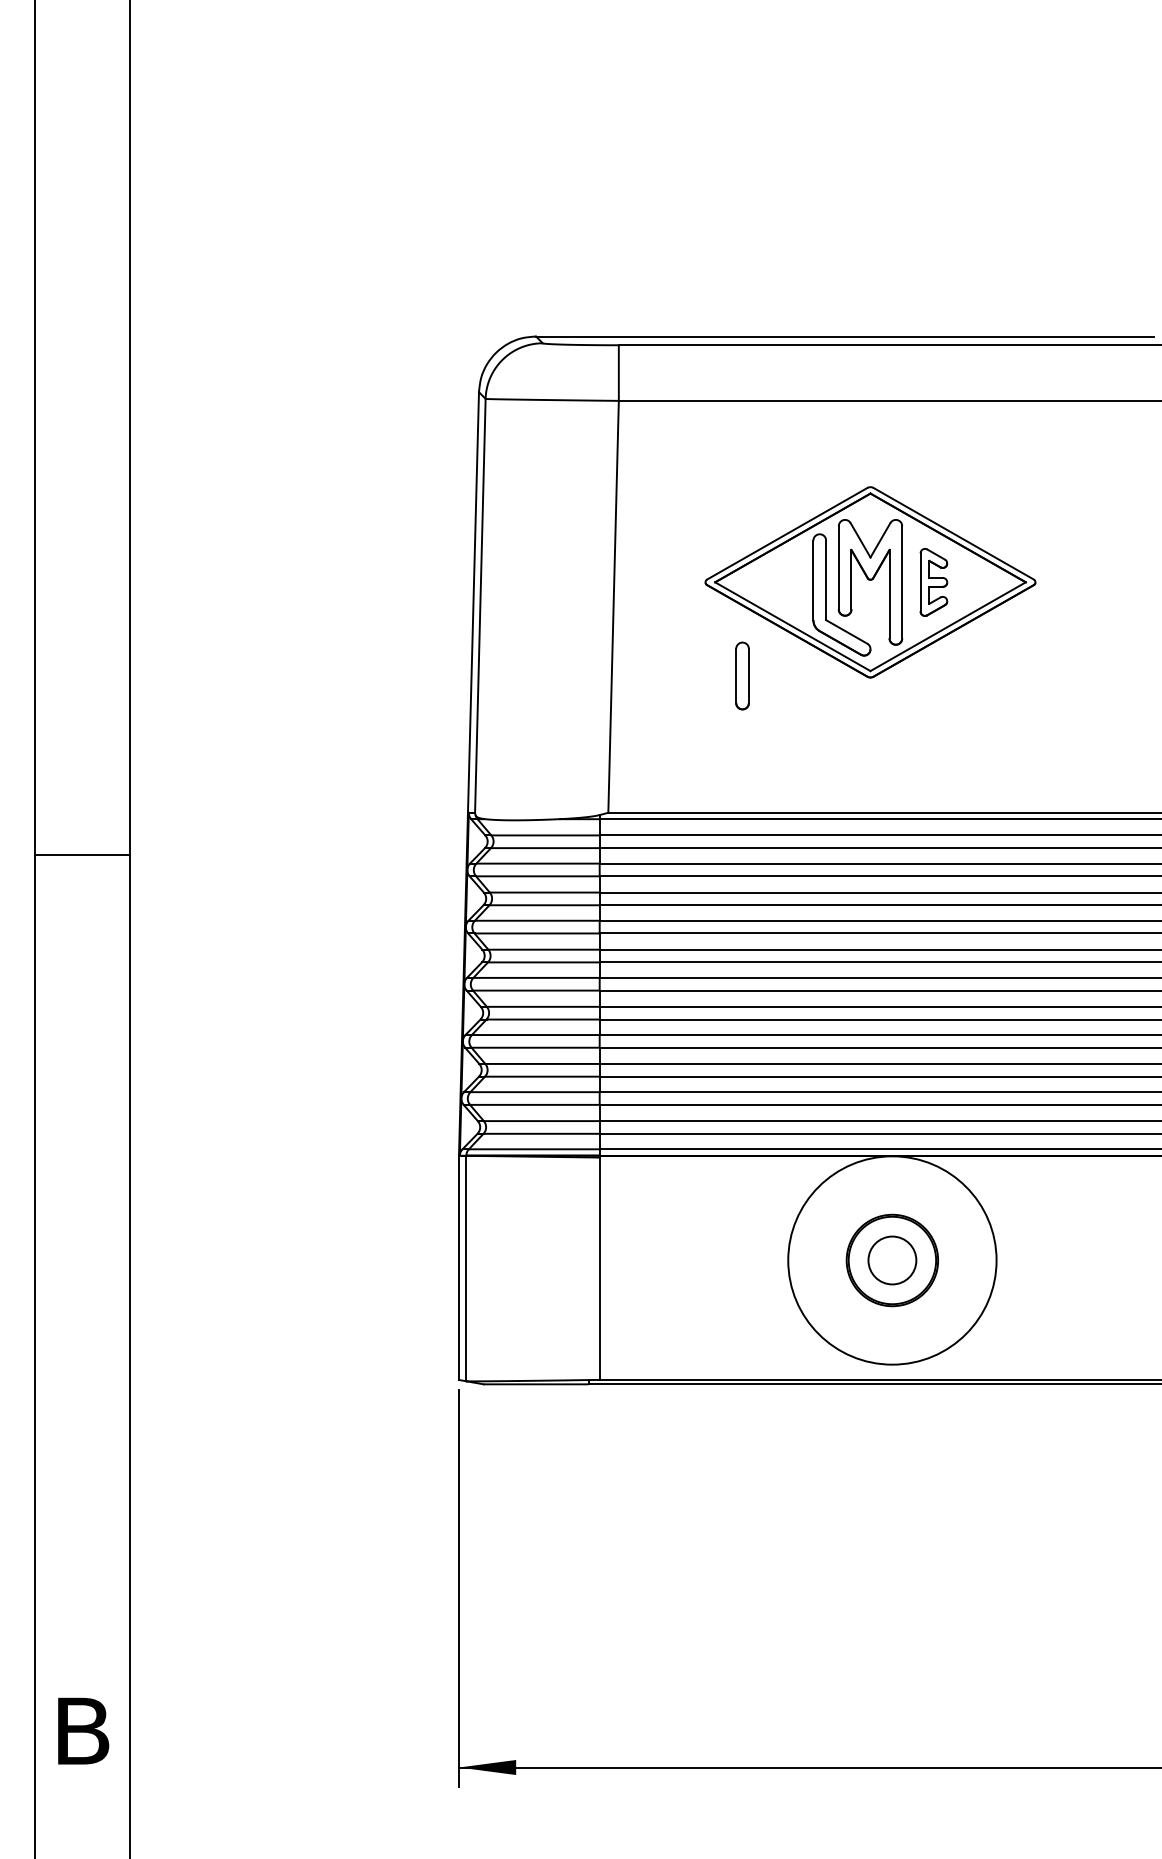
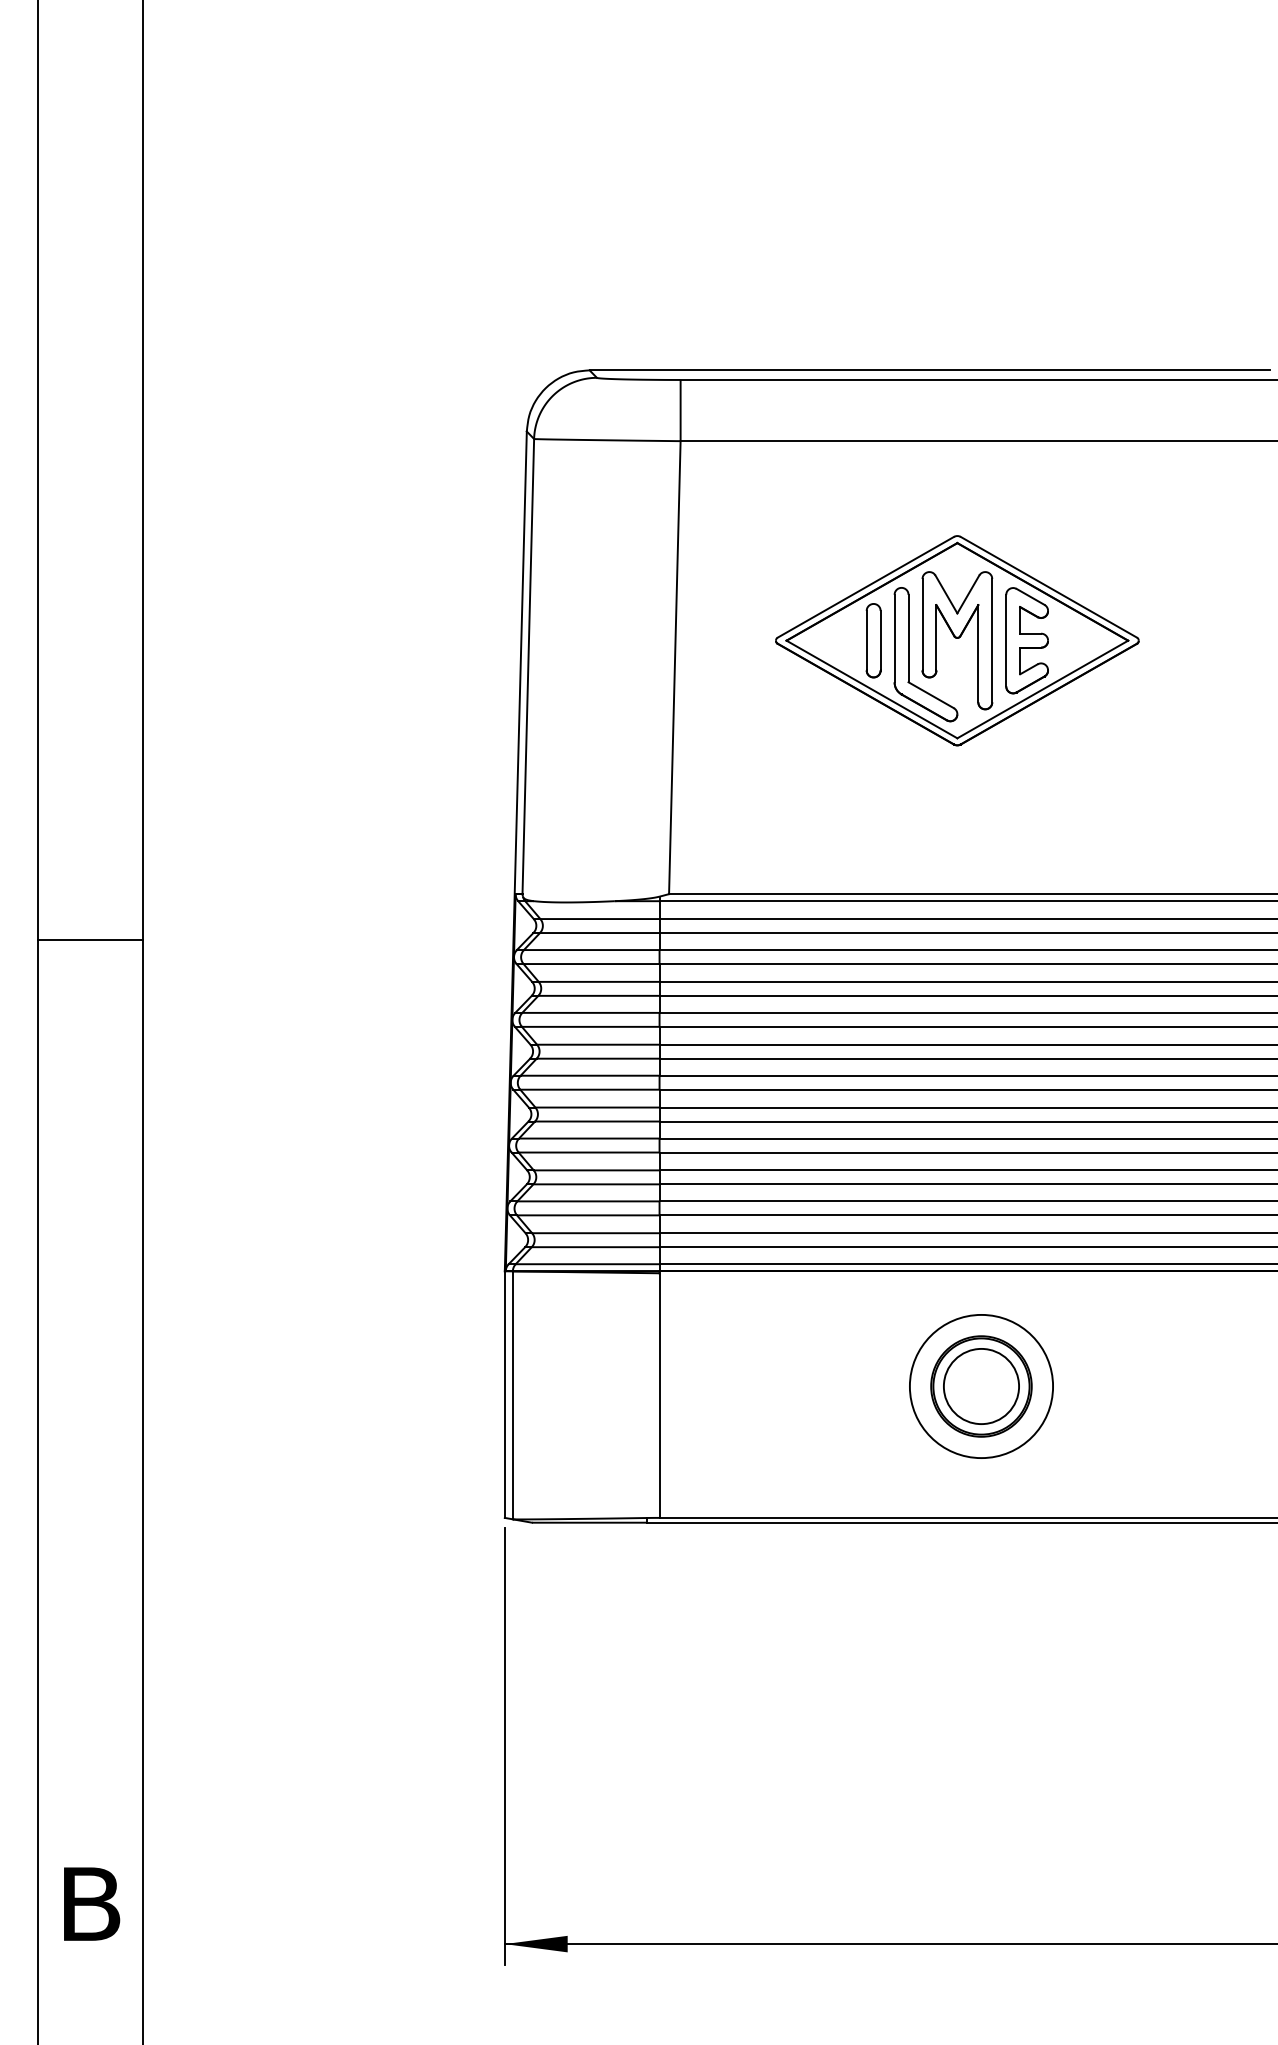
part: (933, 582) -> (1026, 640), size x1.43
part: (742, 675) -> (873, 640), moved
circle: (892, 1260) -> (981, 1386), size x0.62
circle: (892, 1260) -> (981, 1386), size x1.43

